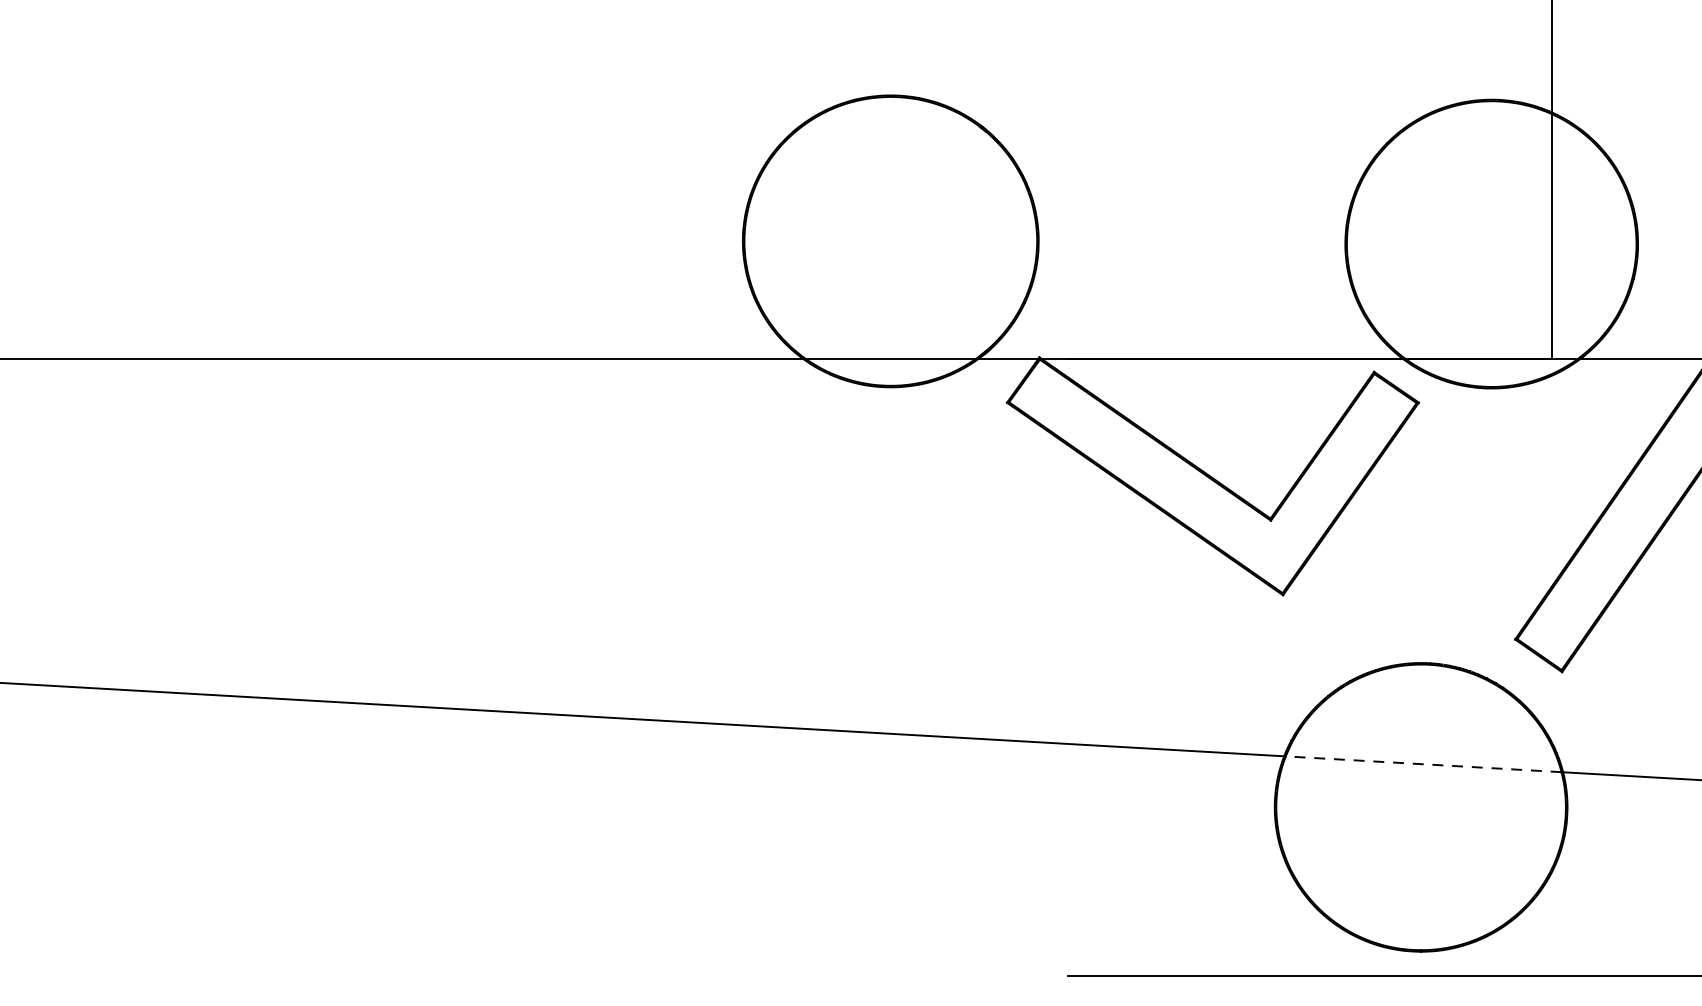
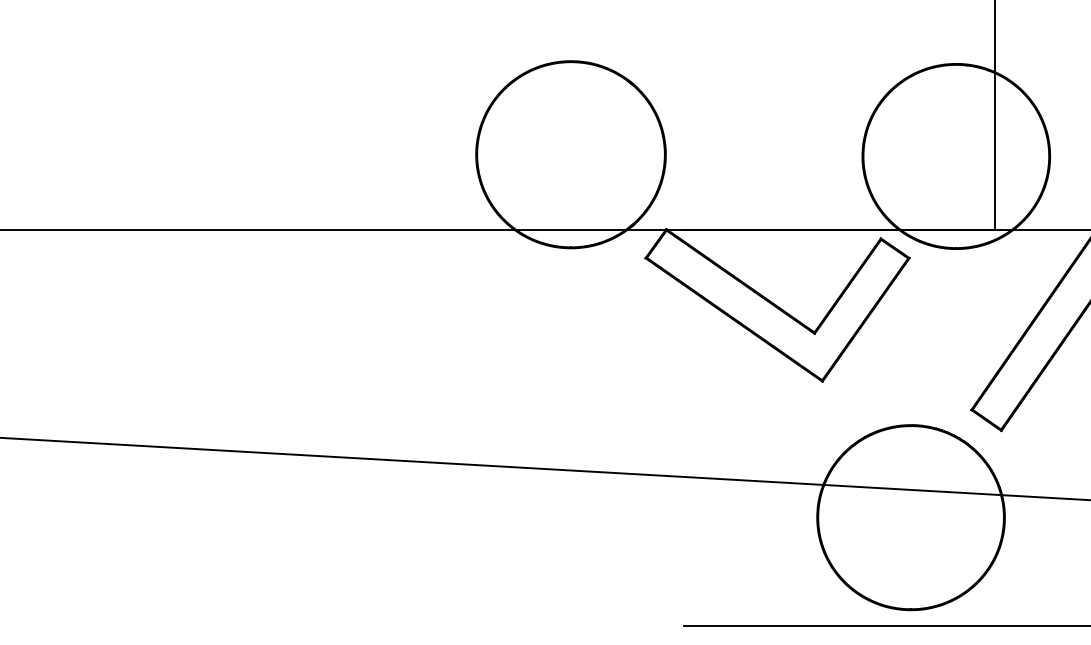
line: (1423, 765) -> (912, 490), dashed -> solid

